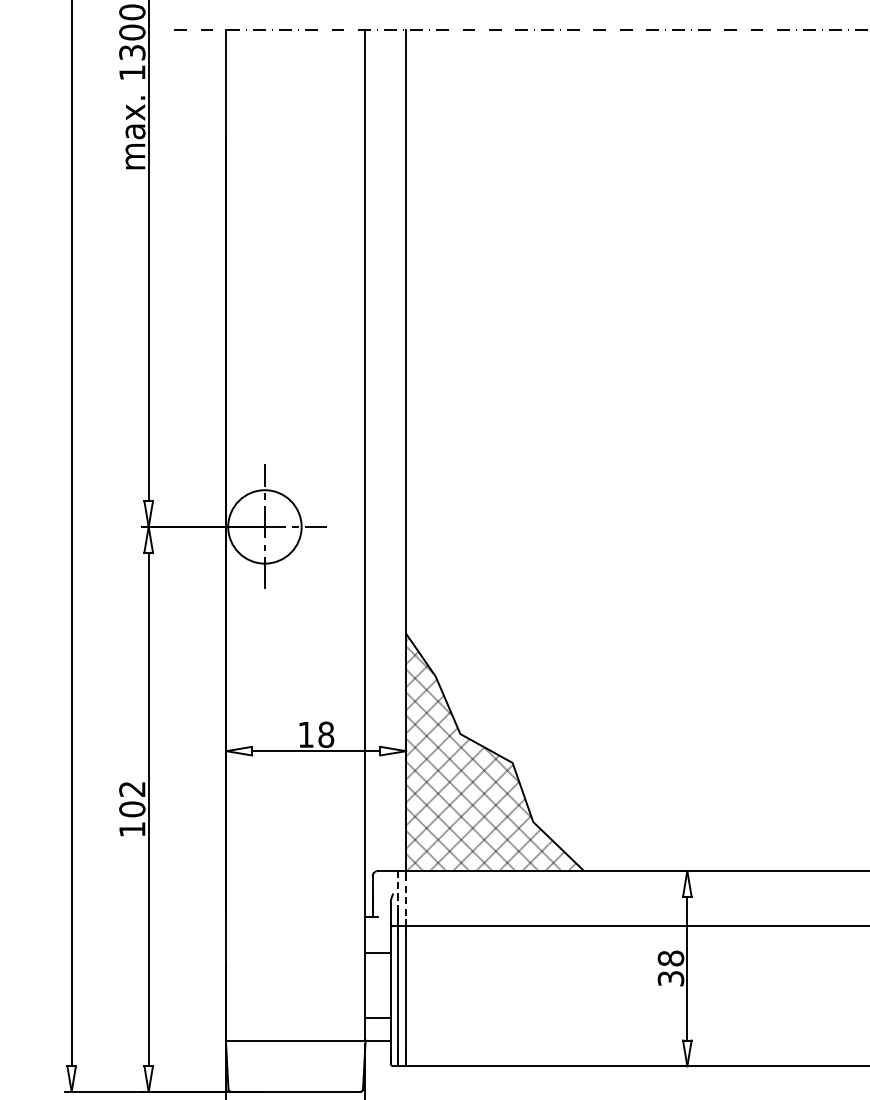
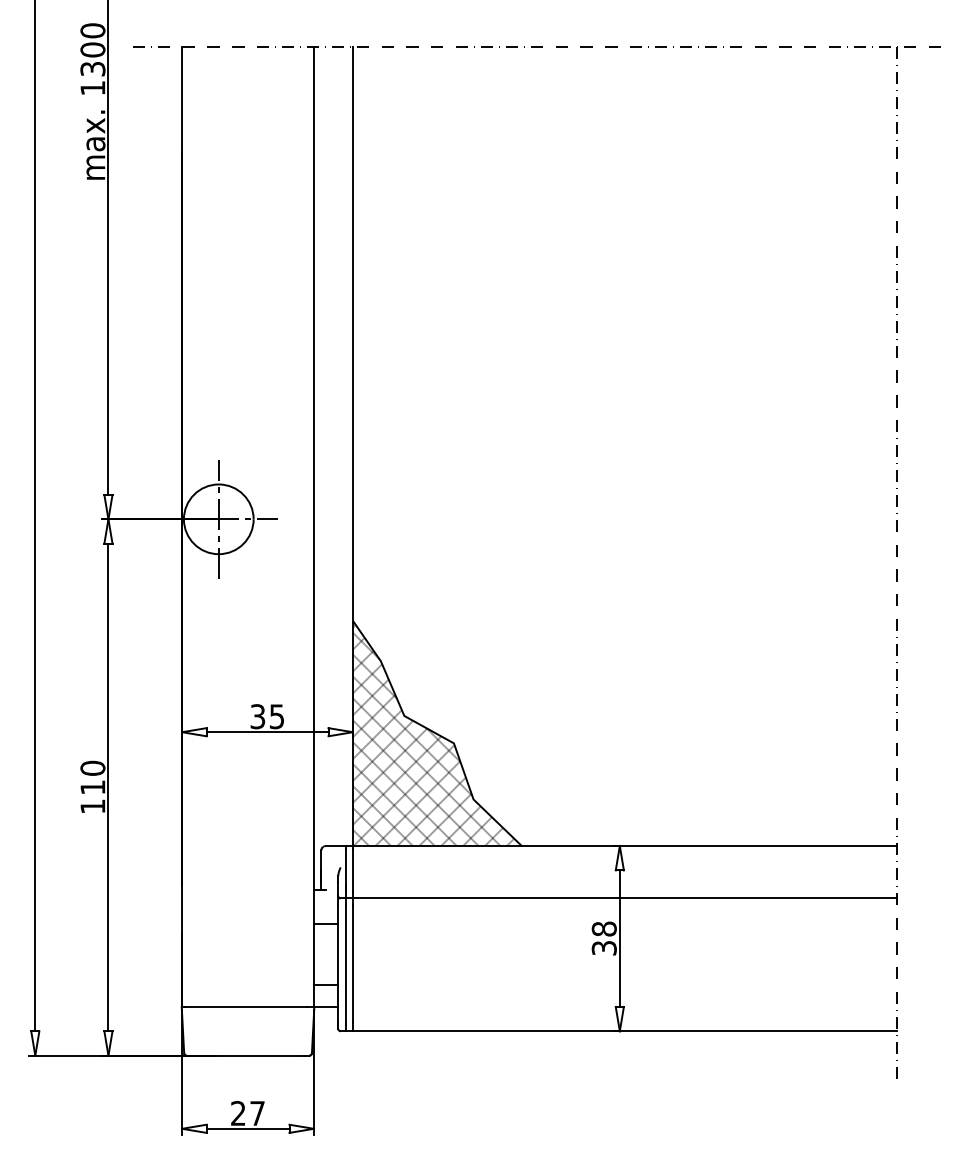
text: (316, 734) -> (267, 716), 18 -> 35
text: (131, 798) -> (92, 777), 102 -> 110
line: (398, 892) -> (345, 866), dashed -> solid
line: (405, 896) -> (352, 870), dashed -> solid

